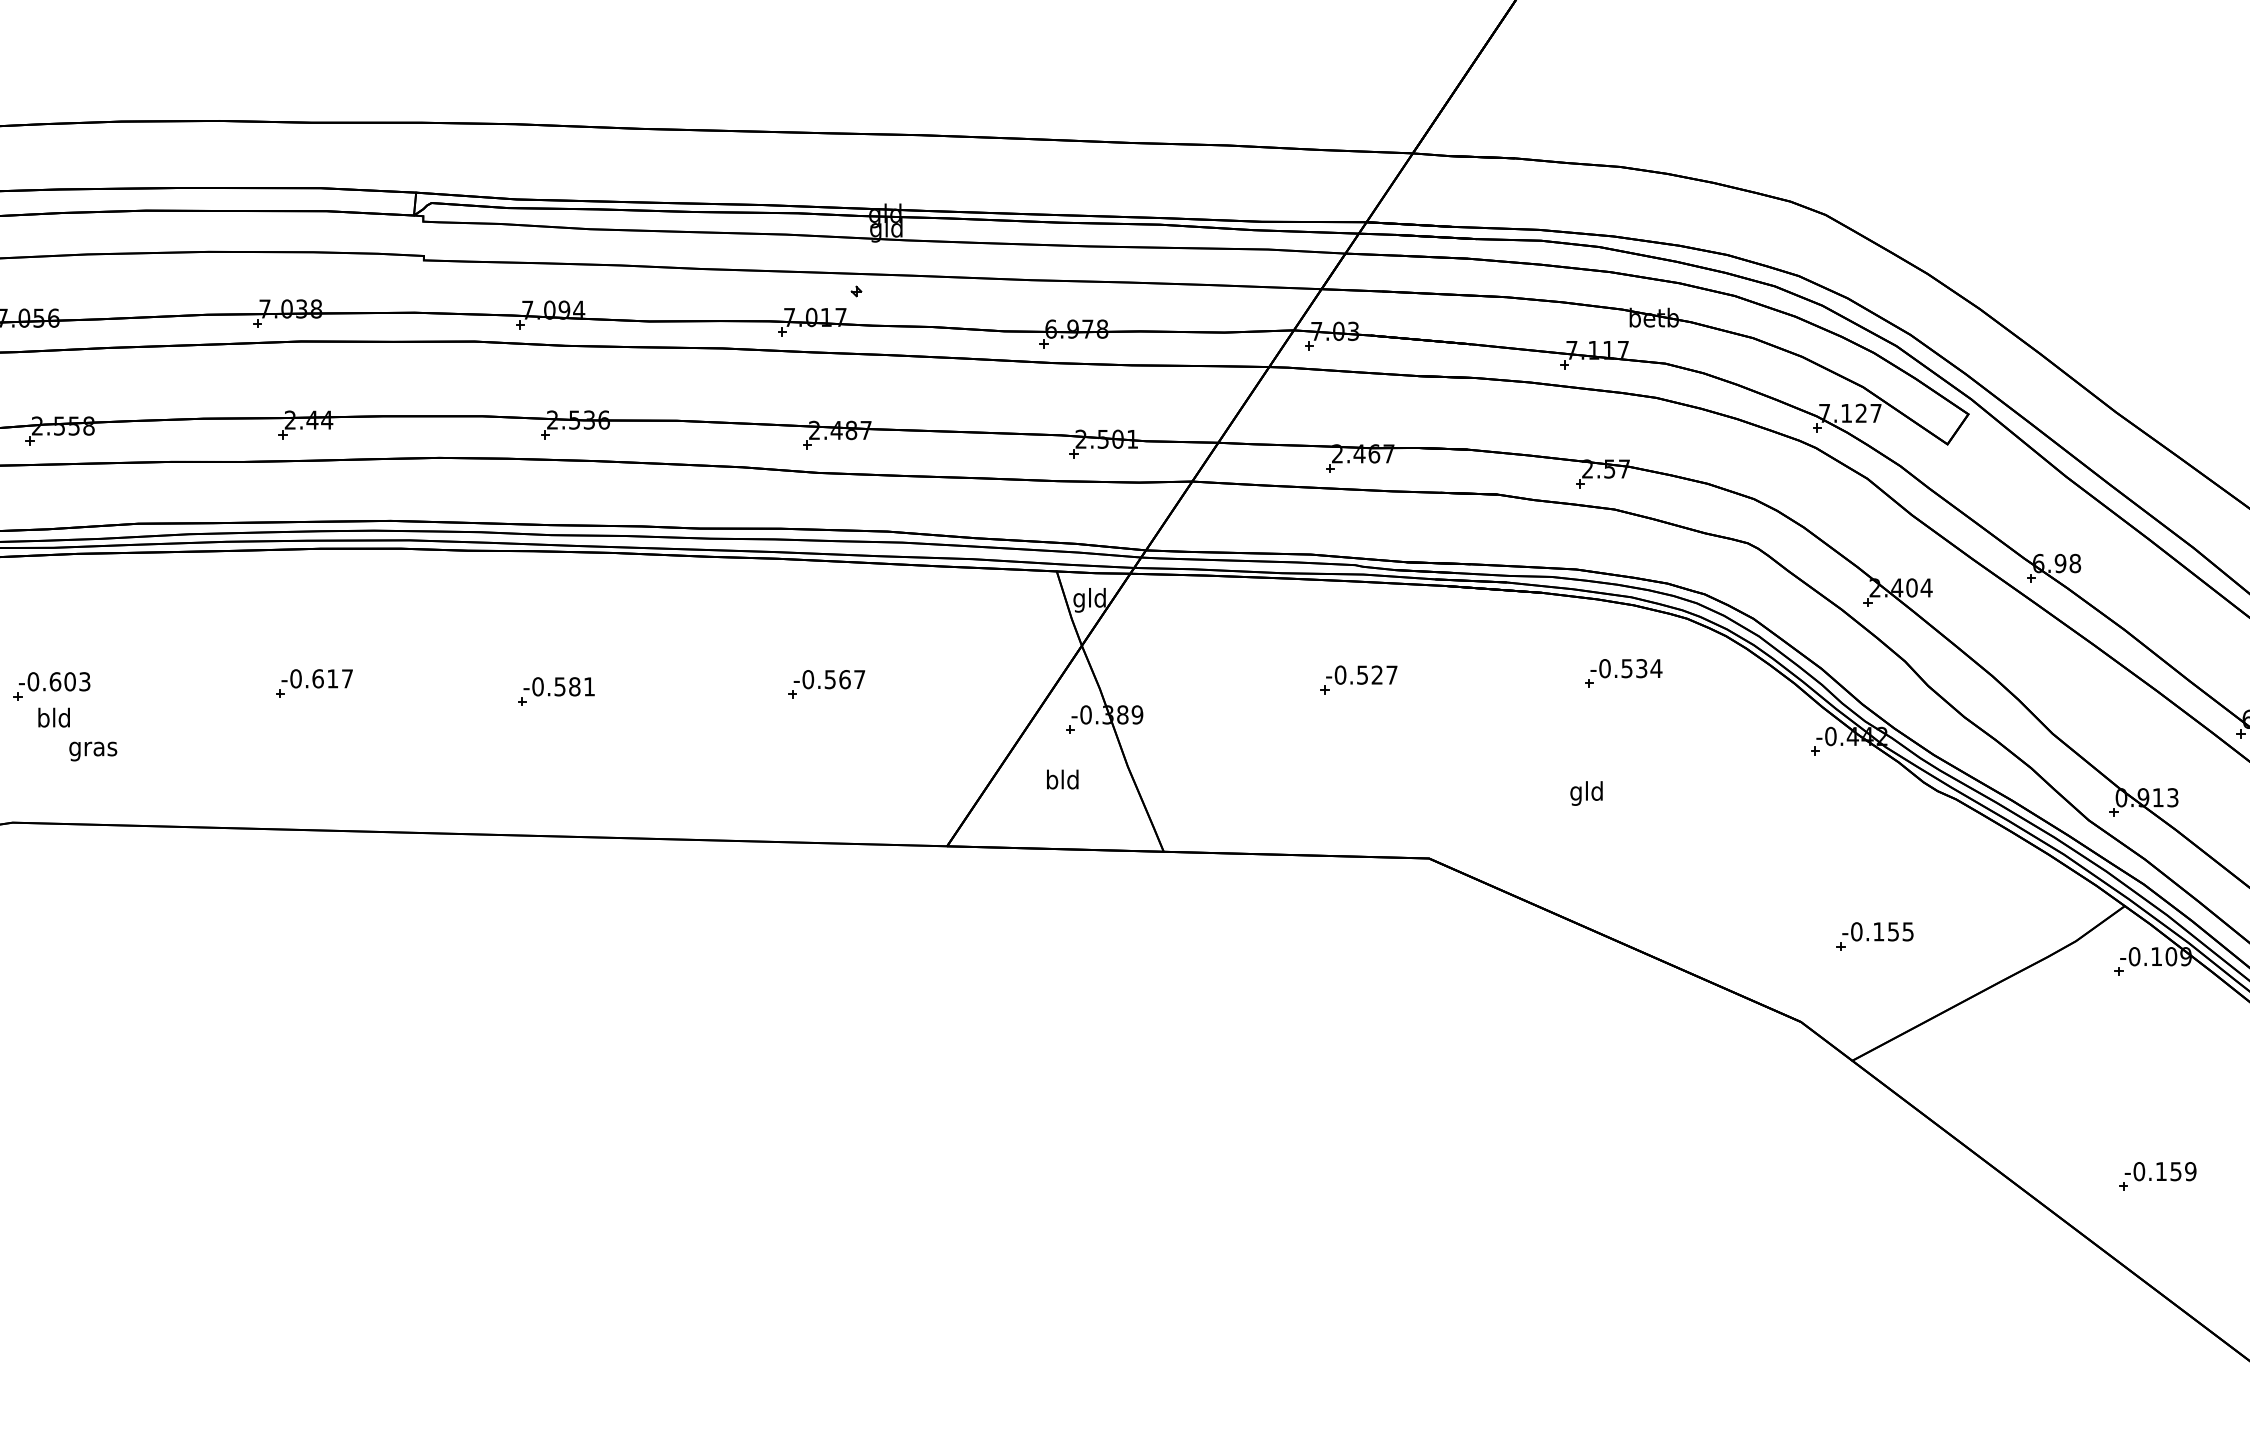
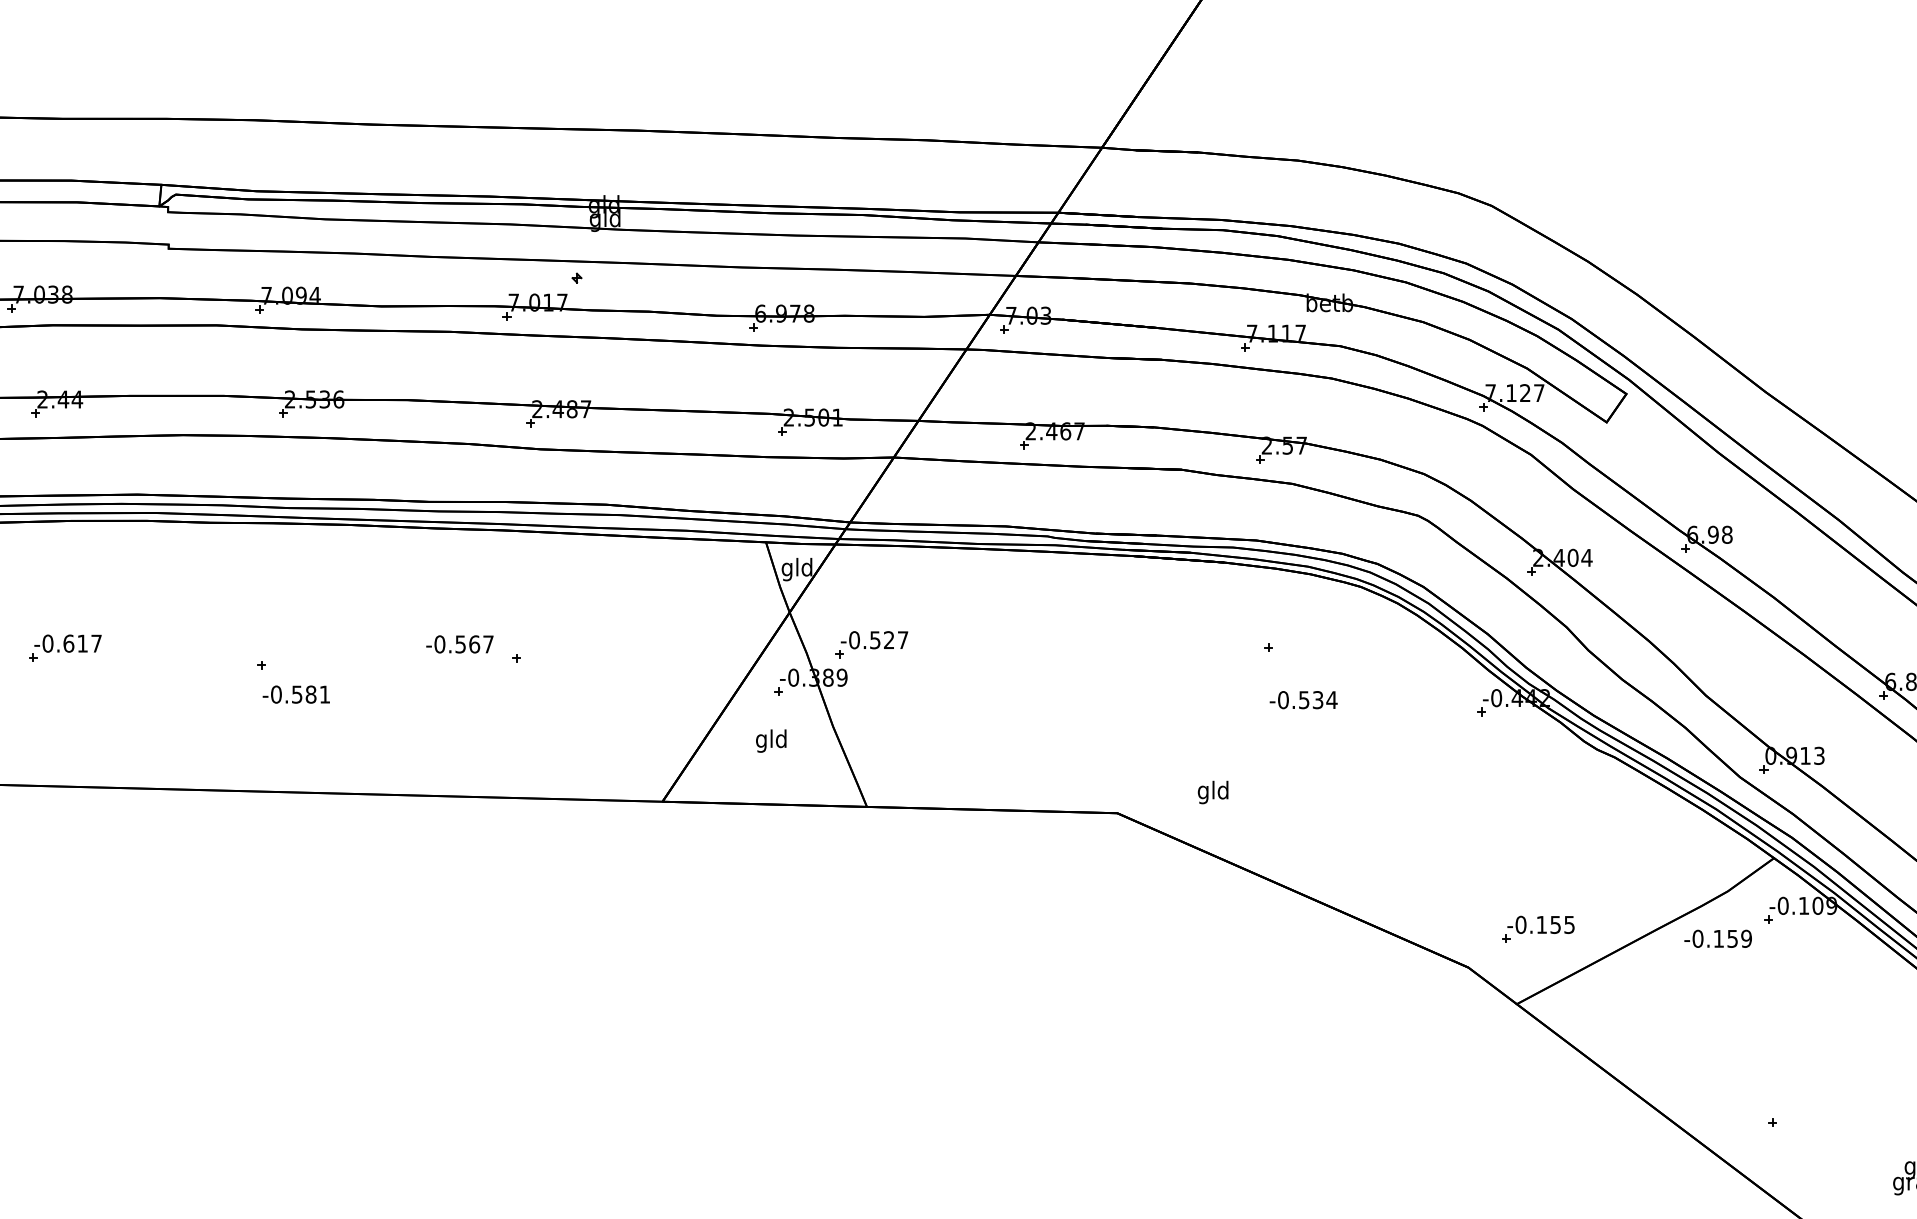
text: (1626, 668) -> (1303, 700), moved
text: (829, 679) -> (459, 644), moved
part: (1358, 679) -> (871, 644), moved
text: (558, 686) -> (295, 694), moved
text: (1052, 781) -> (761, 740), bld -> gld
text: (1586, 793) -> (1213, 792), moved
part: (1874, 936) -> (1537, 929), moved
text: (2160, 1171) -> (1718, 938), moved

